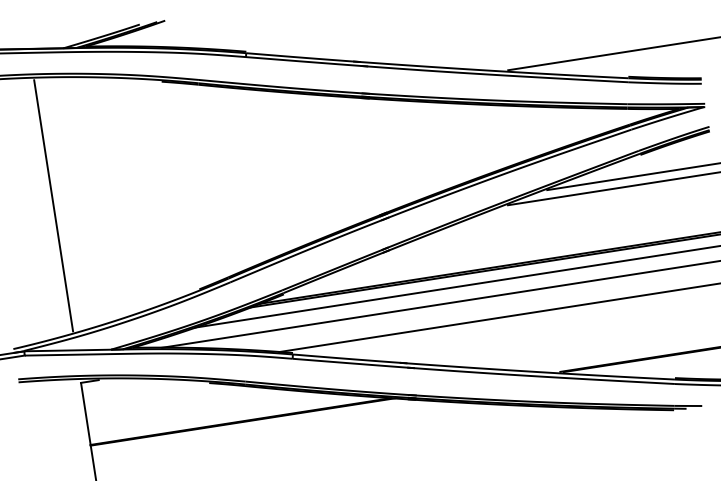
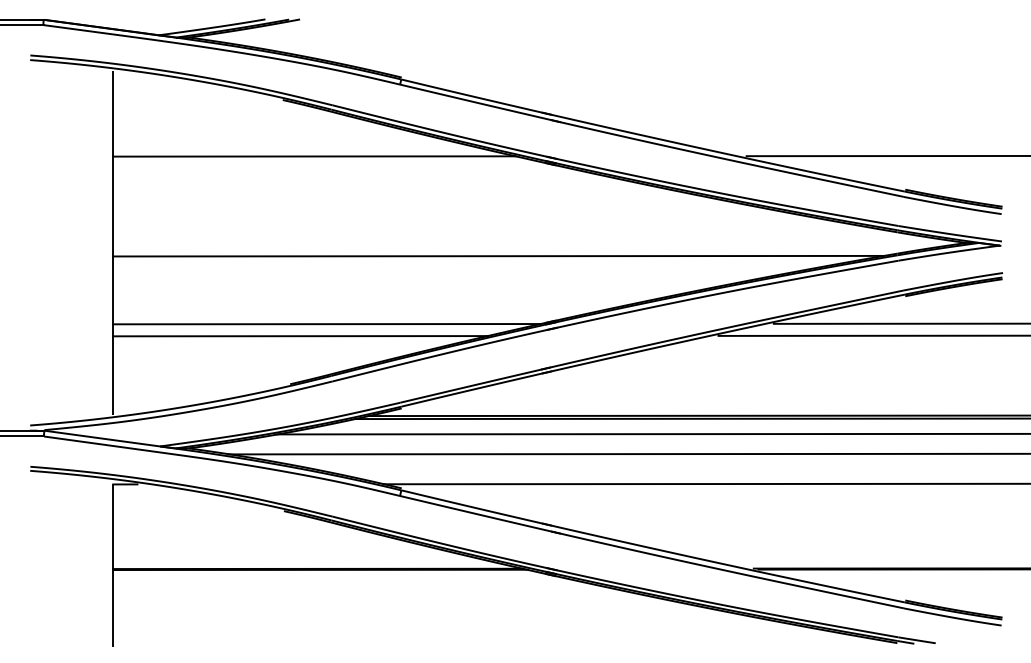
line: (191, 119) -> (314, 156), added
line: (337, 171) -> (498, 255), added
line: (219, 241) -> (327, 324), added
line: (201, 253) -> (300, 336), added

